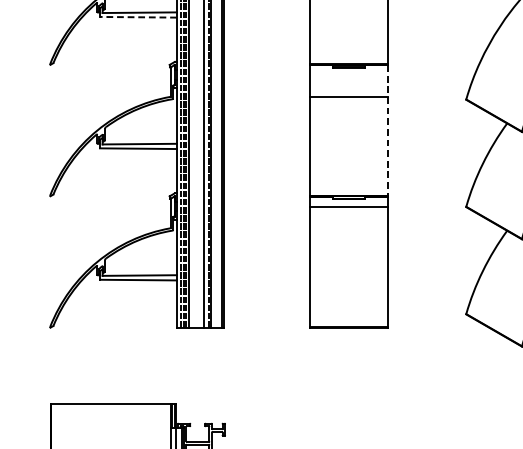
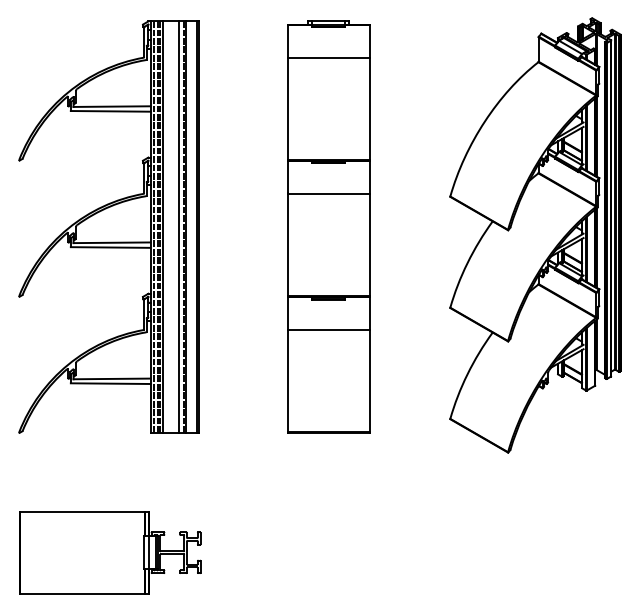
line: (138, 17) -> (110, 111), dashed -> solid
line: (388, 130) -> (369, 228), dashed -> solid
line: (348, 207) -> (328, 330), moved

